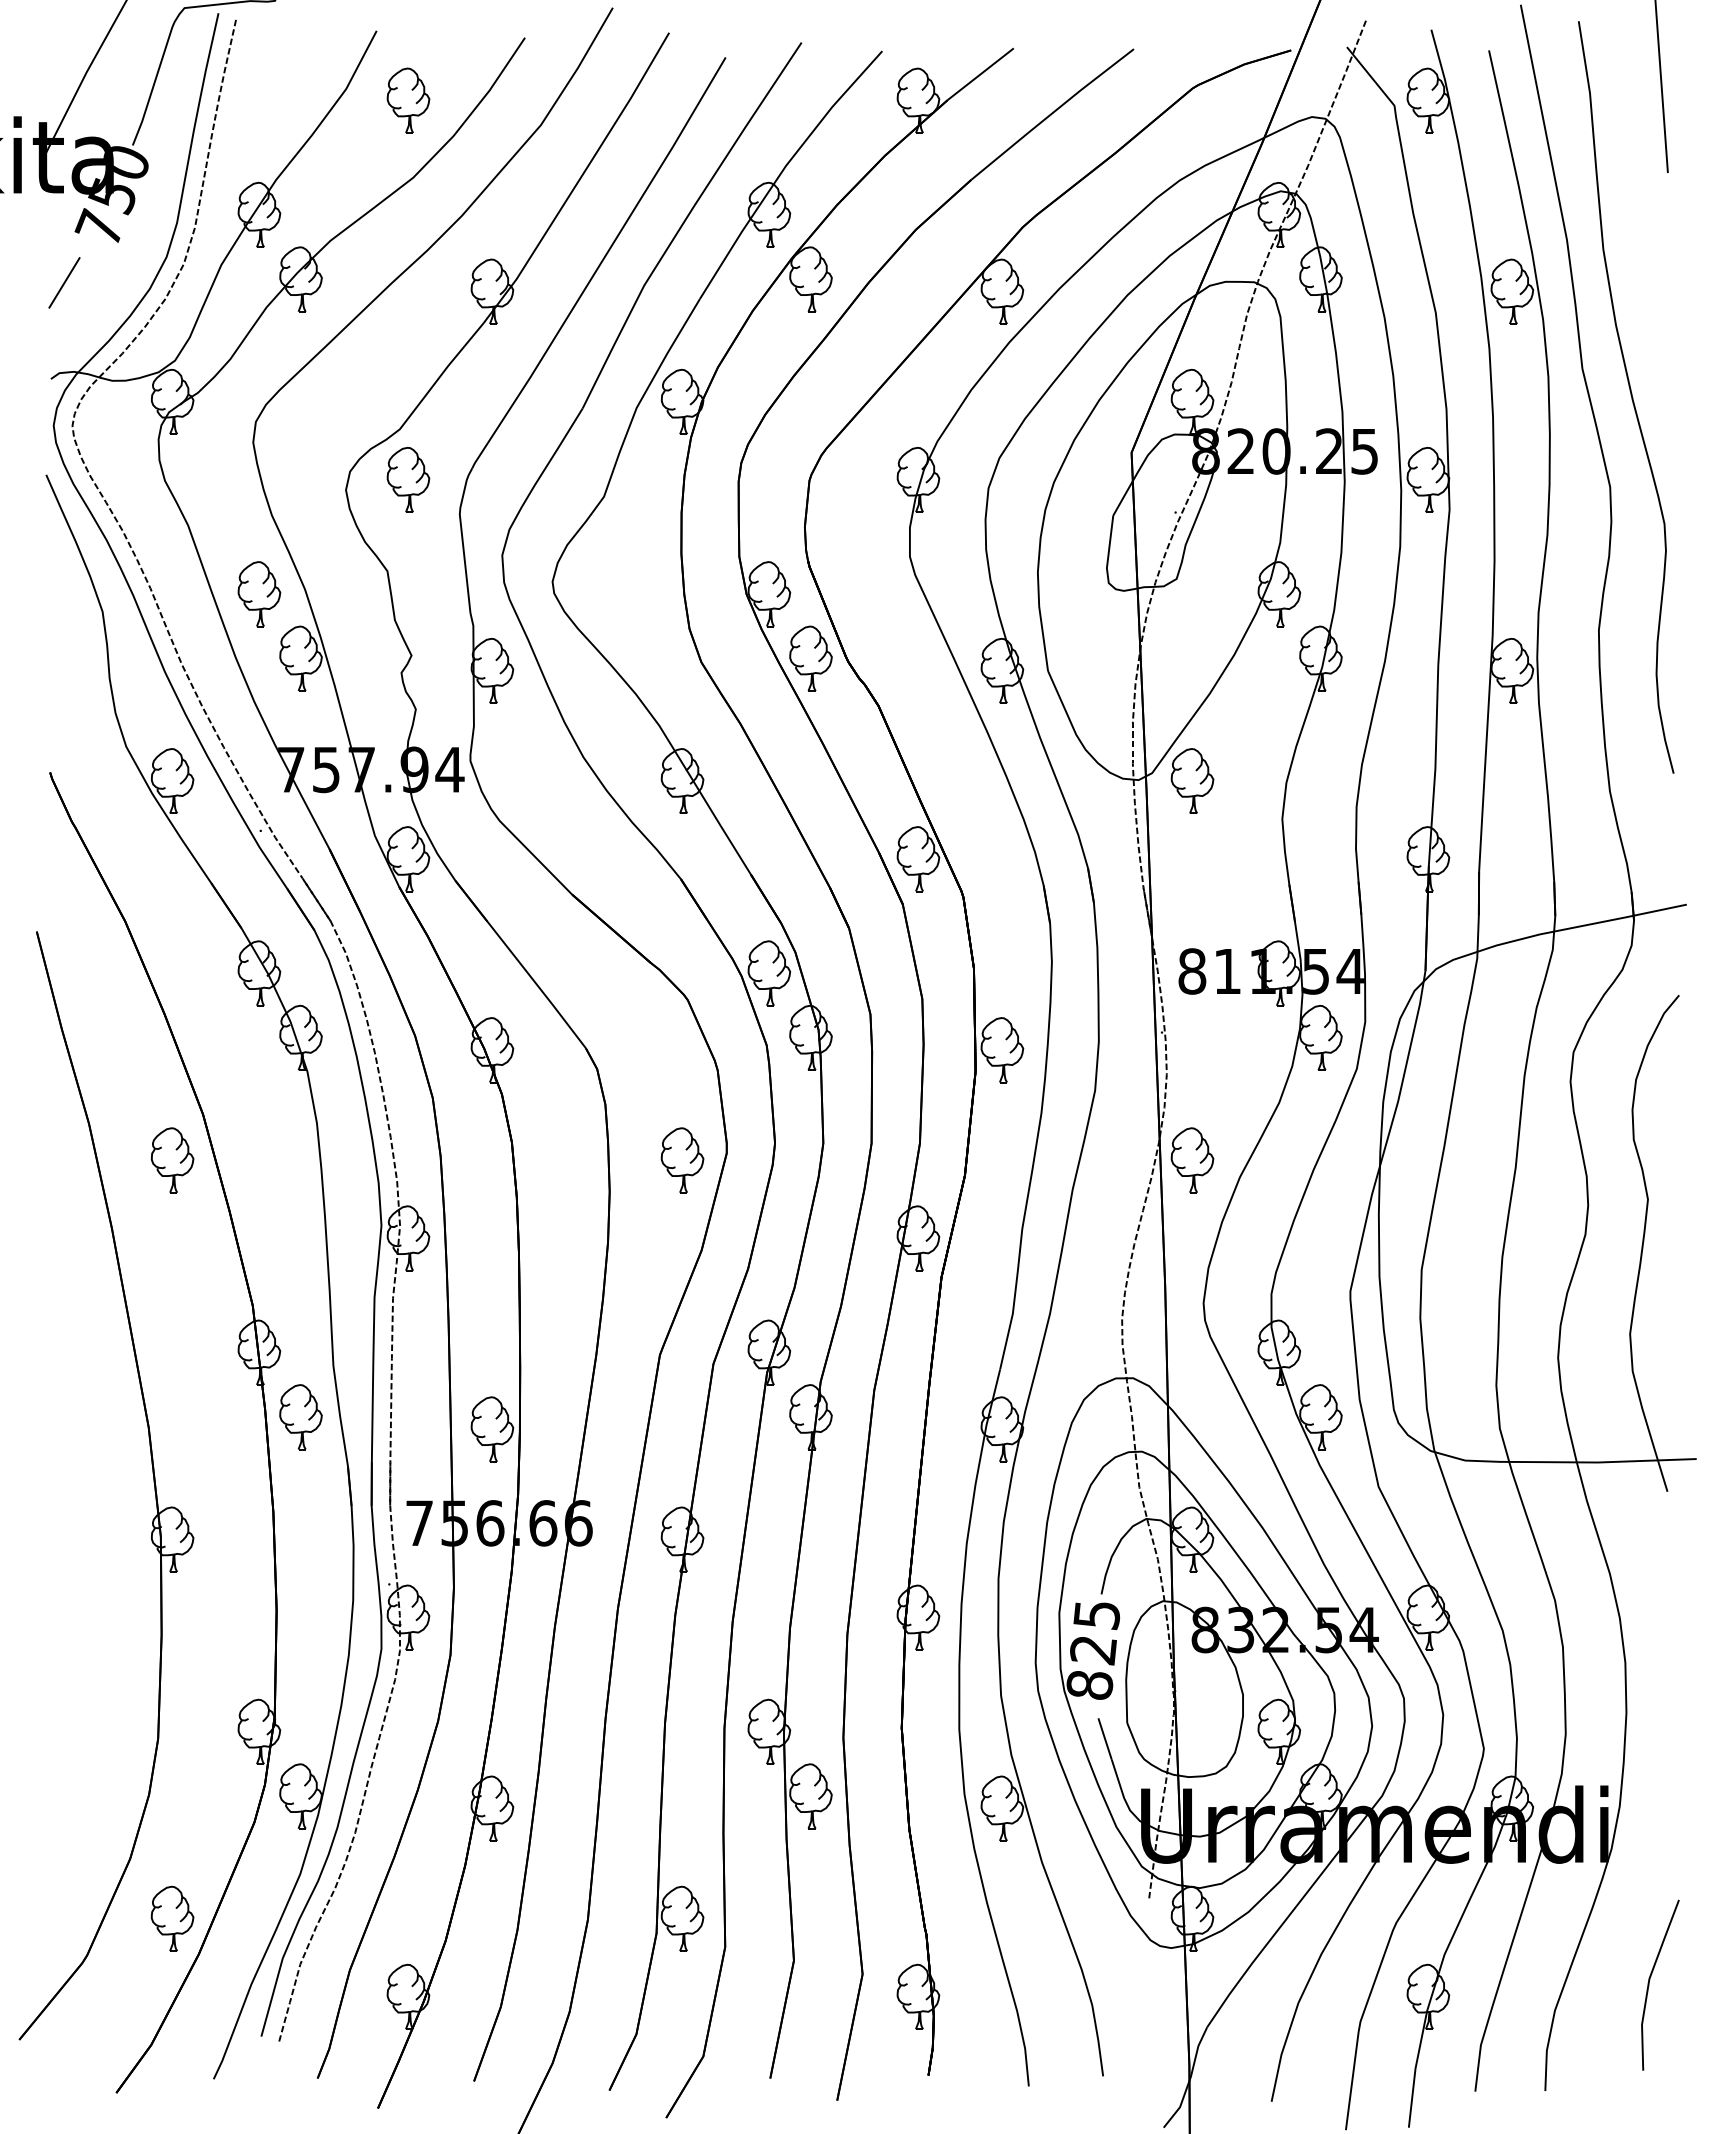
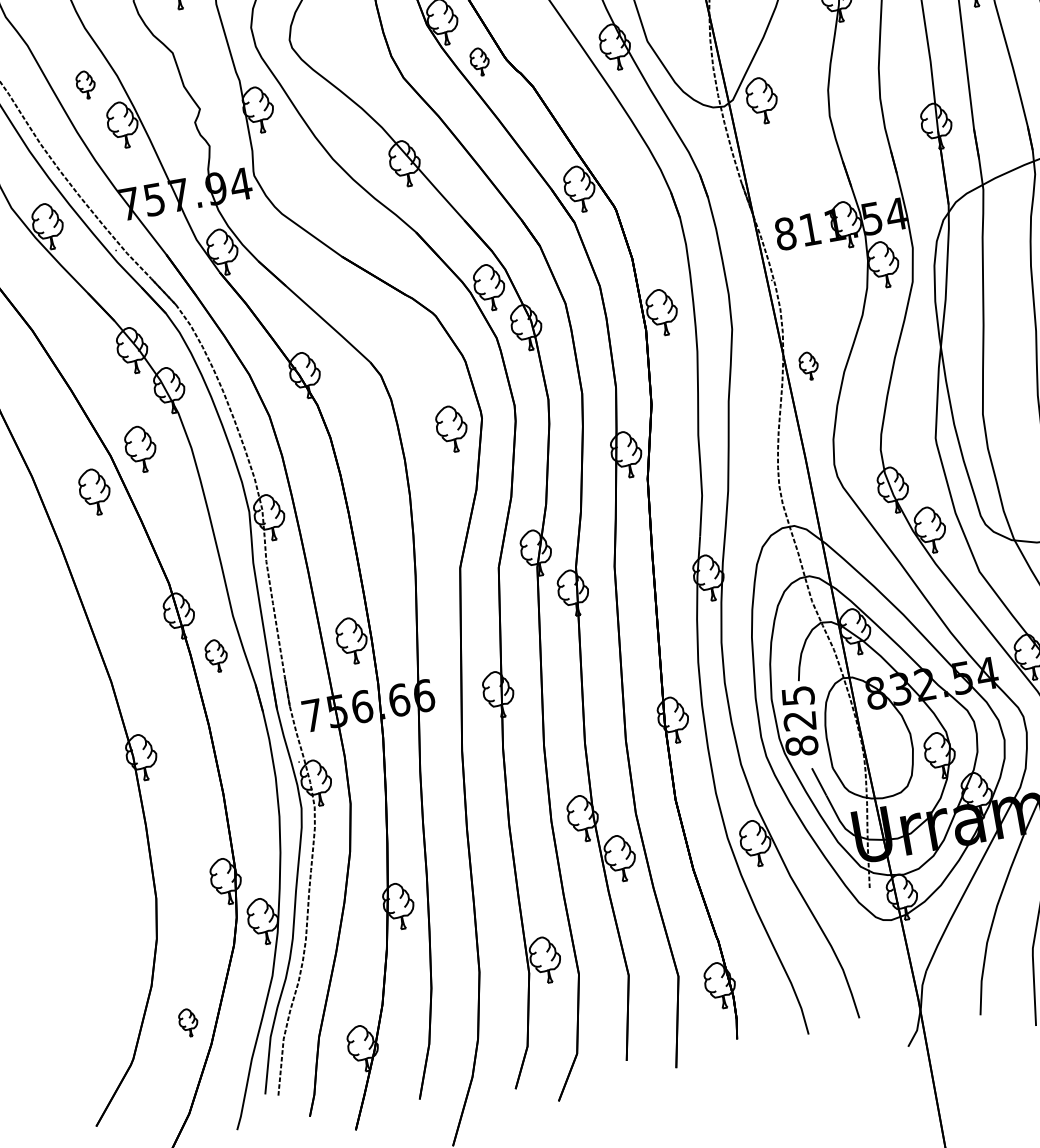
part: (259, 594) -> (86, 85), size x0.6
part: (810, 658) -> (479, 61), size x0.6
part: (246, 1112) -> (140, 449), added
part: (1192, 1160) -> (808, 366), size x0.6
part: (300, 1417) -> (216, 656), size x0.7
part: (172, 1918) -> (188, 1022), size x0.6

